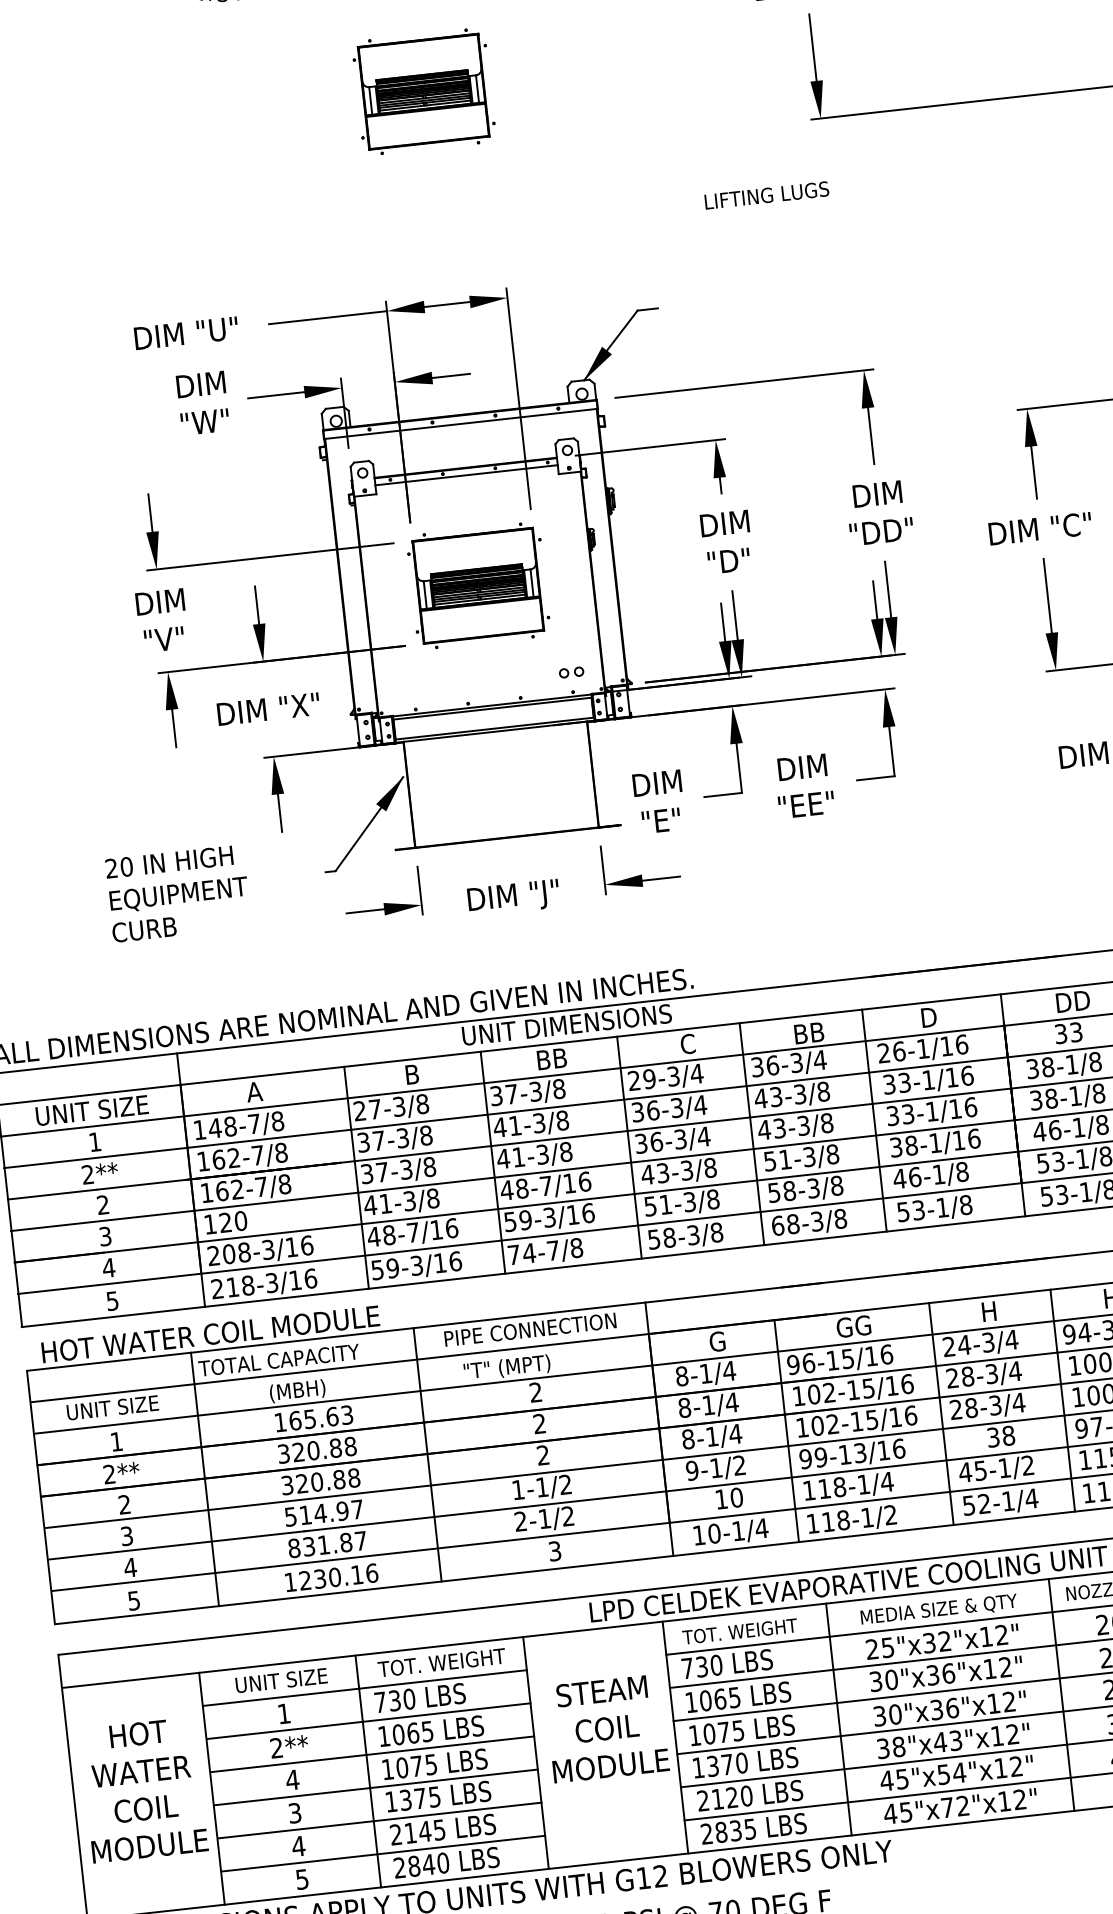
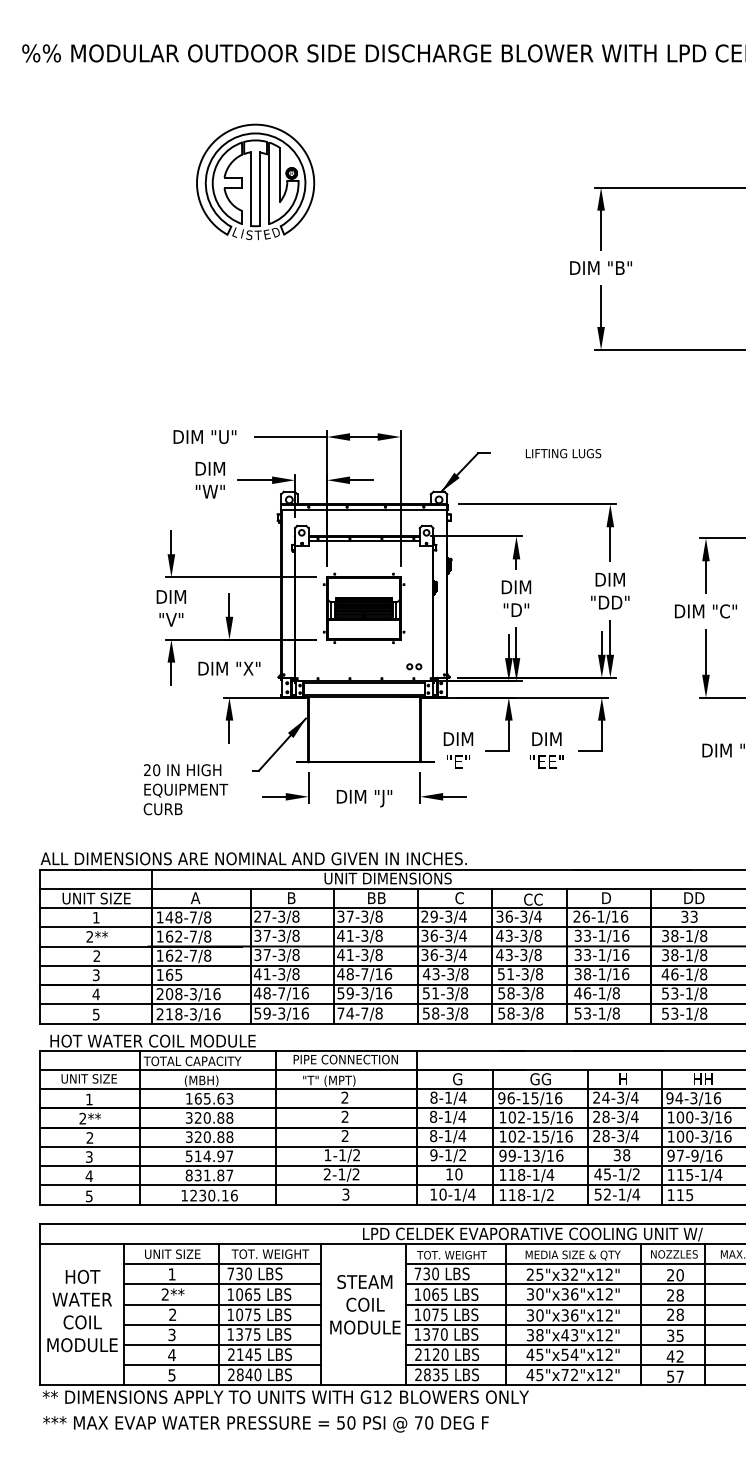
part: (422, 90) -> (363, 306), removed
text: (766, 195) -> (563, 453), moved
text: (177, 893) -> (185, 789), moved
text: (809, 1032) -> (533, 899), BB -> CC
text: (233, 1221) -> (174, 974), 120 -> 165
text: (777, 1225) -> (501, 1013), 68-3/8 -> 58-3/8
text: (292, 1779) -> (172, 1314), 4 -> 2

